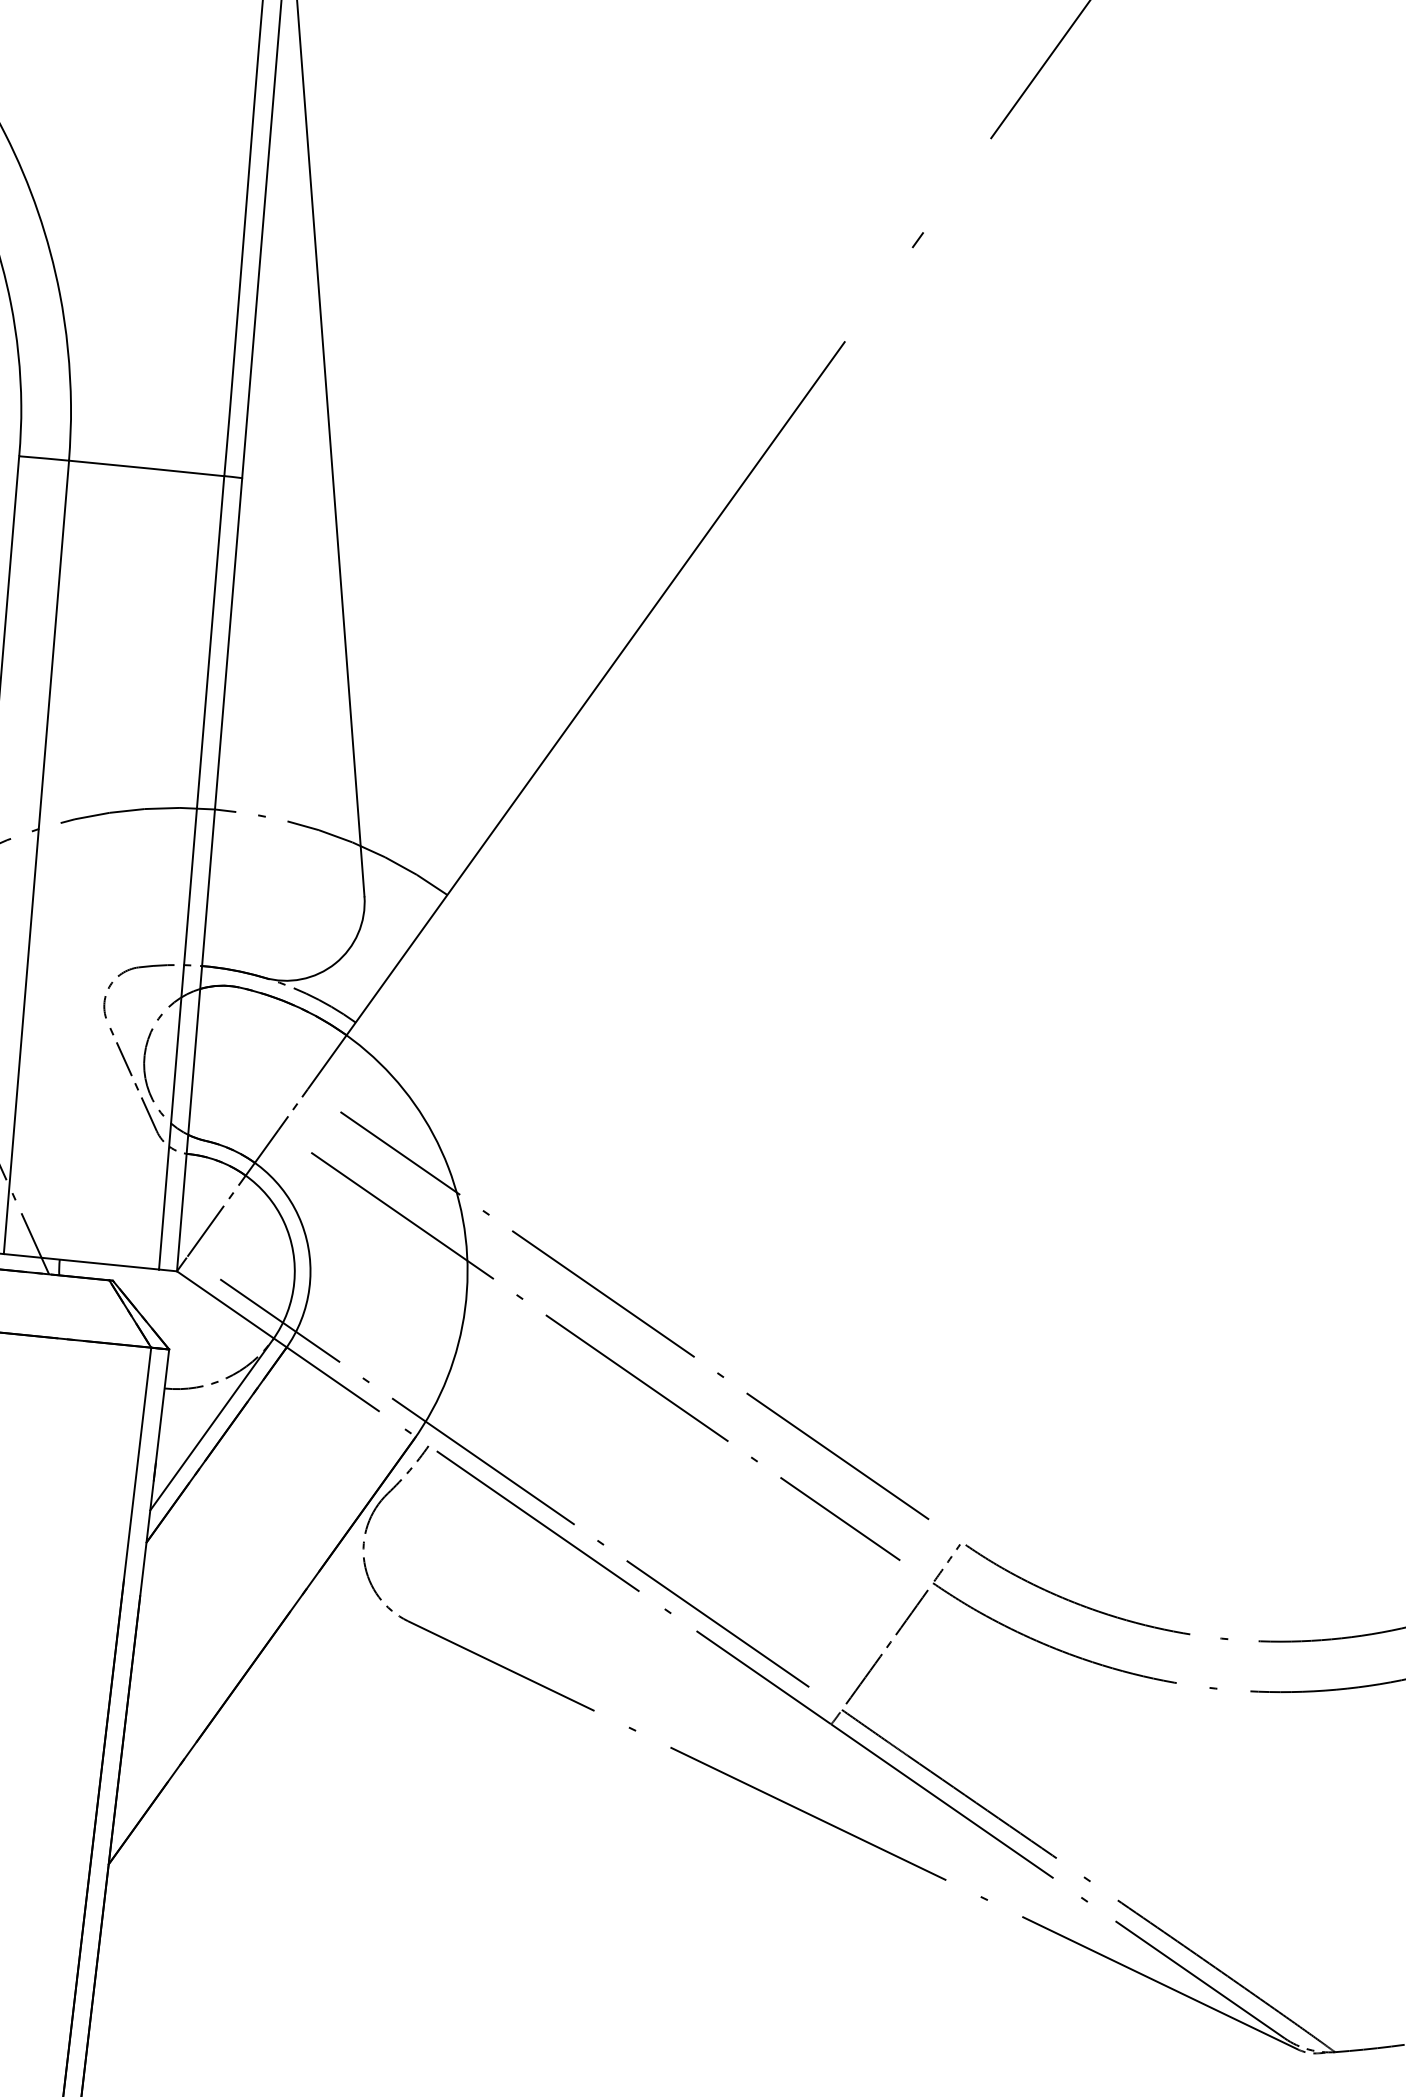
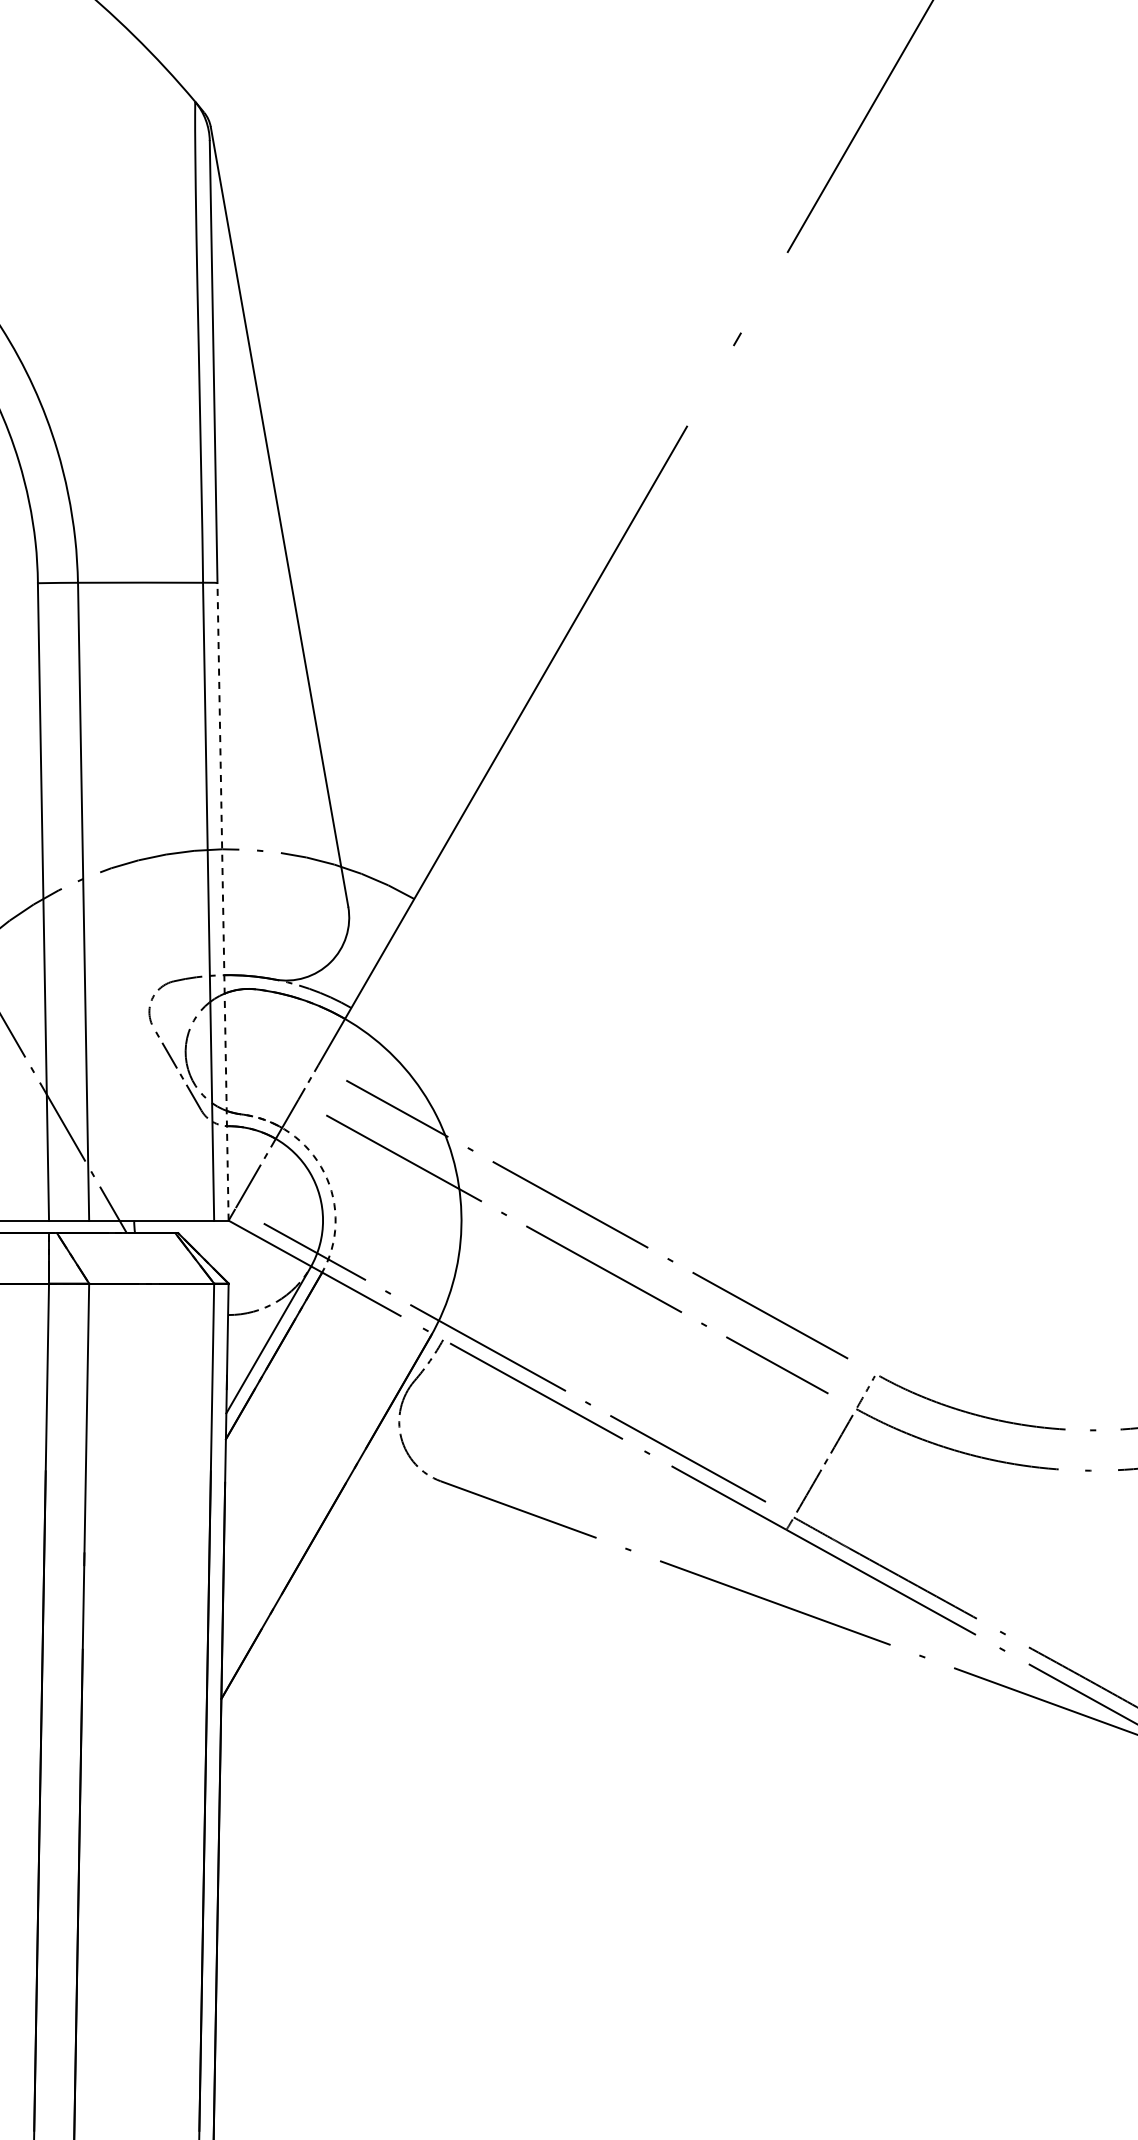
line: (210, 874) -> (223, 901), solid -> dashed
arc: (302, 1223) -> (324, 1172), solid -> dashed

